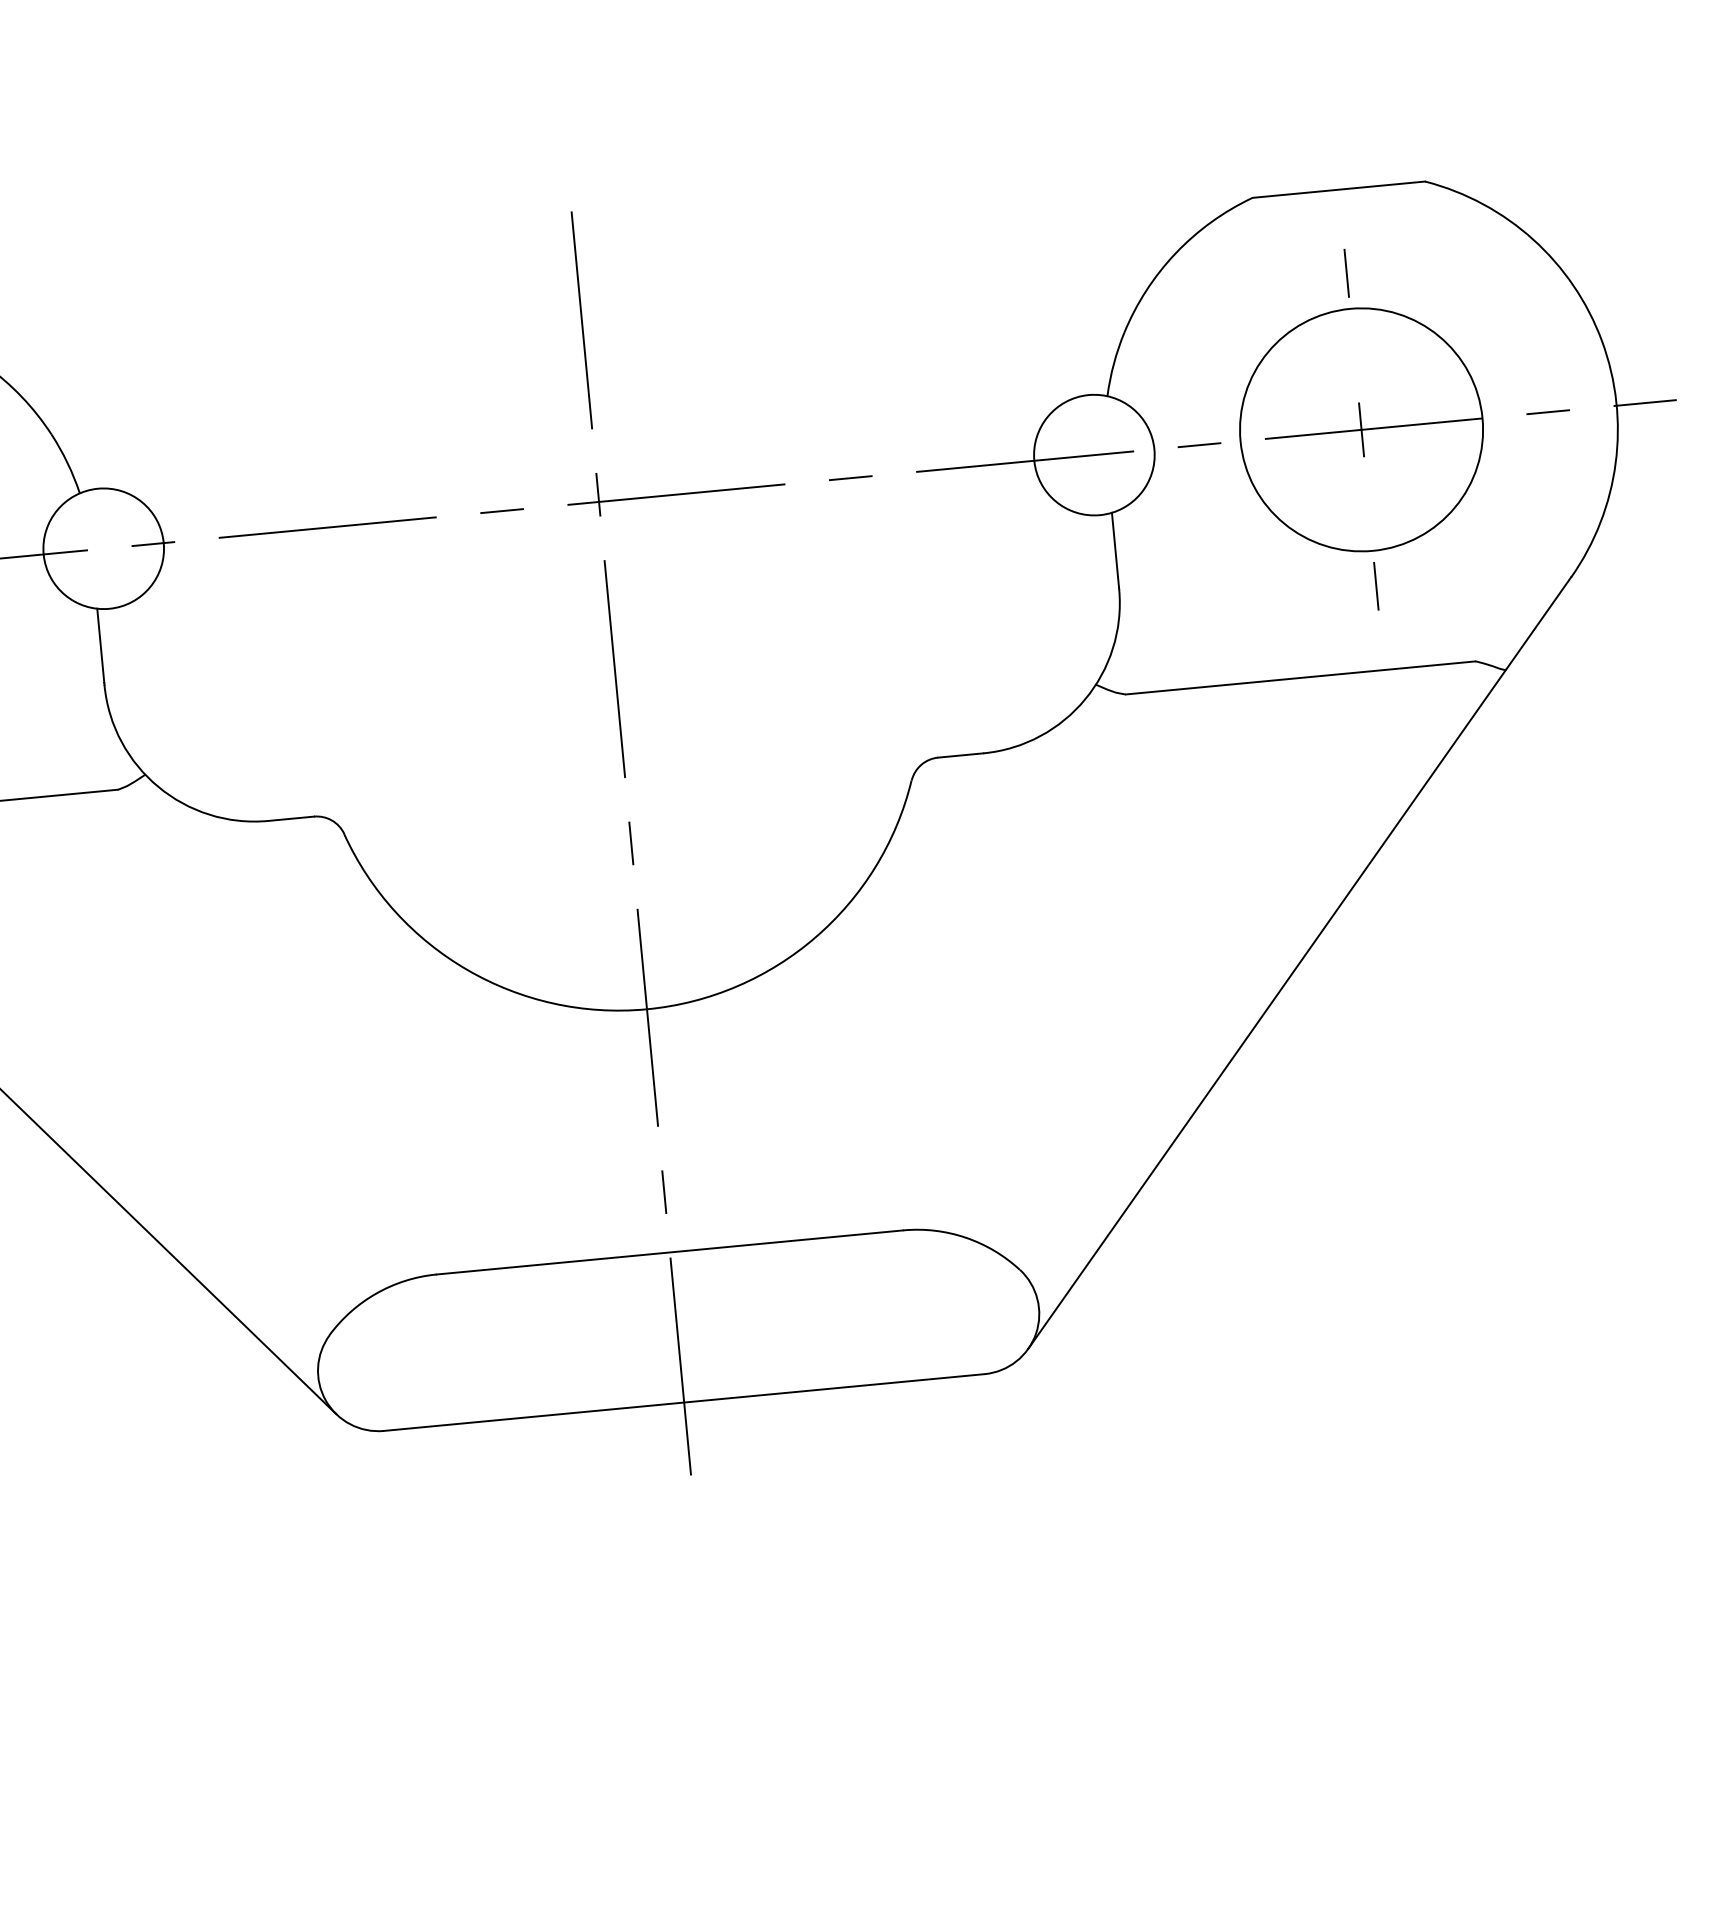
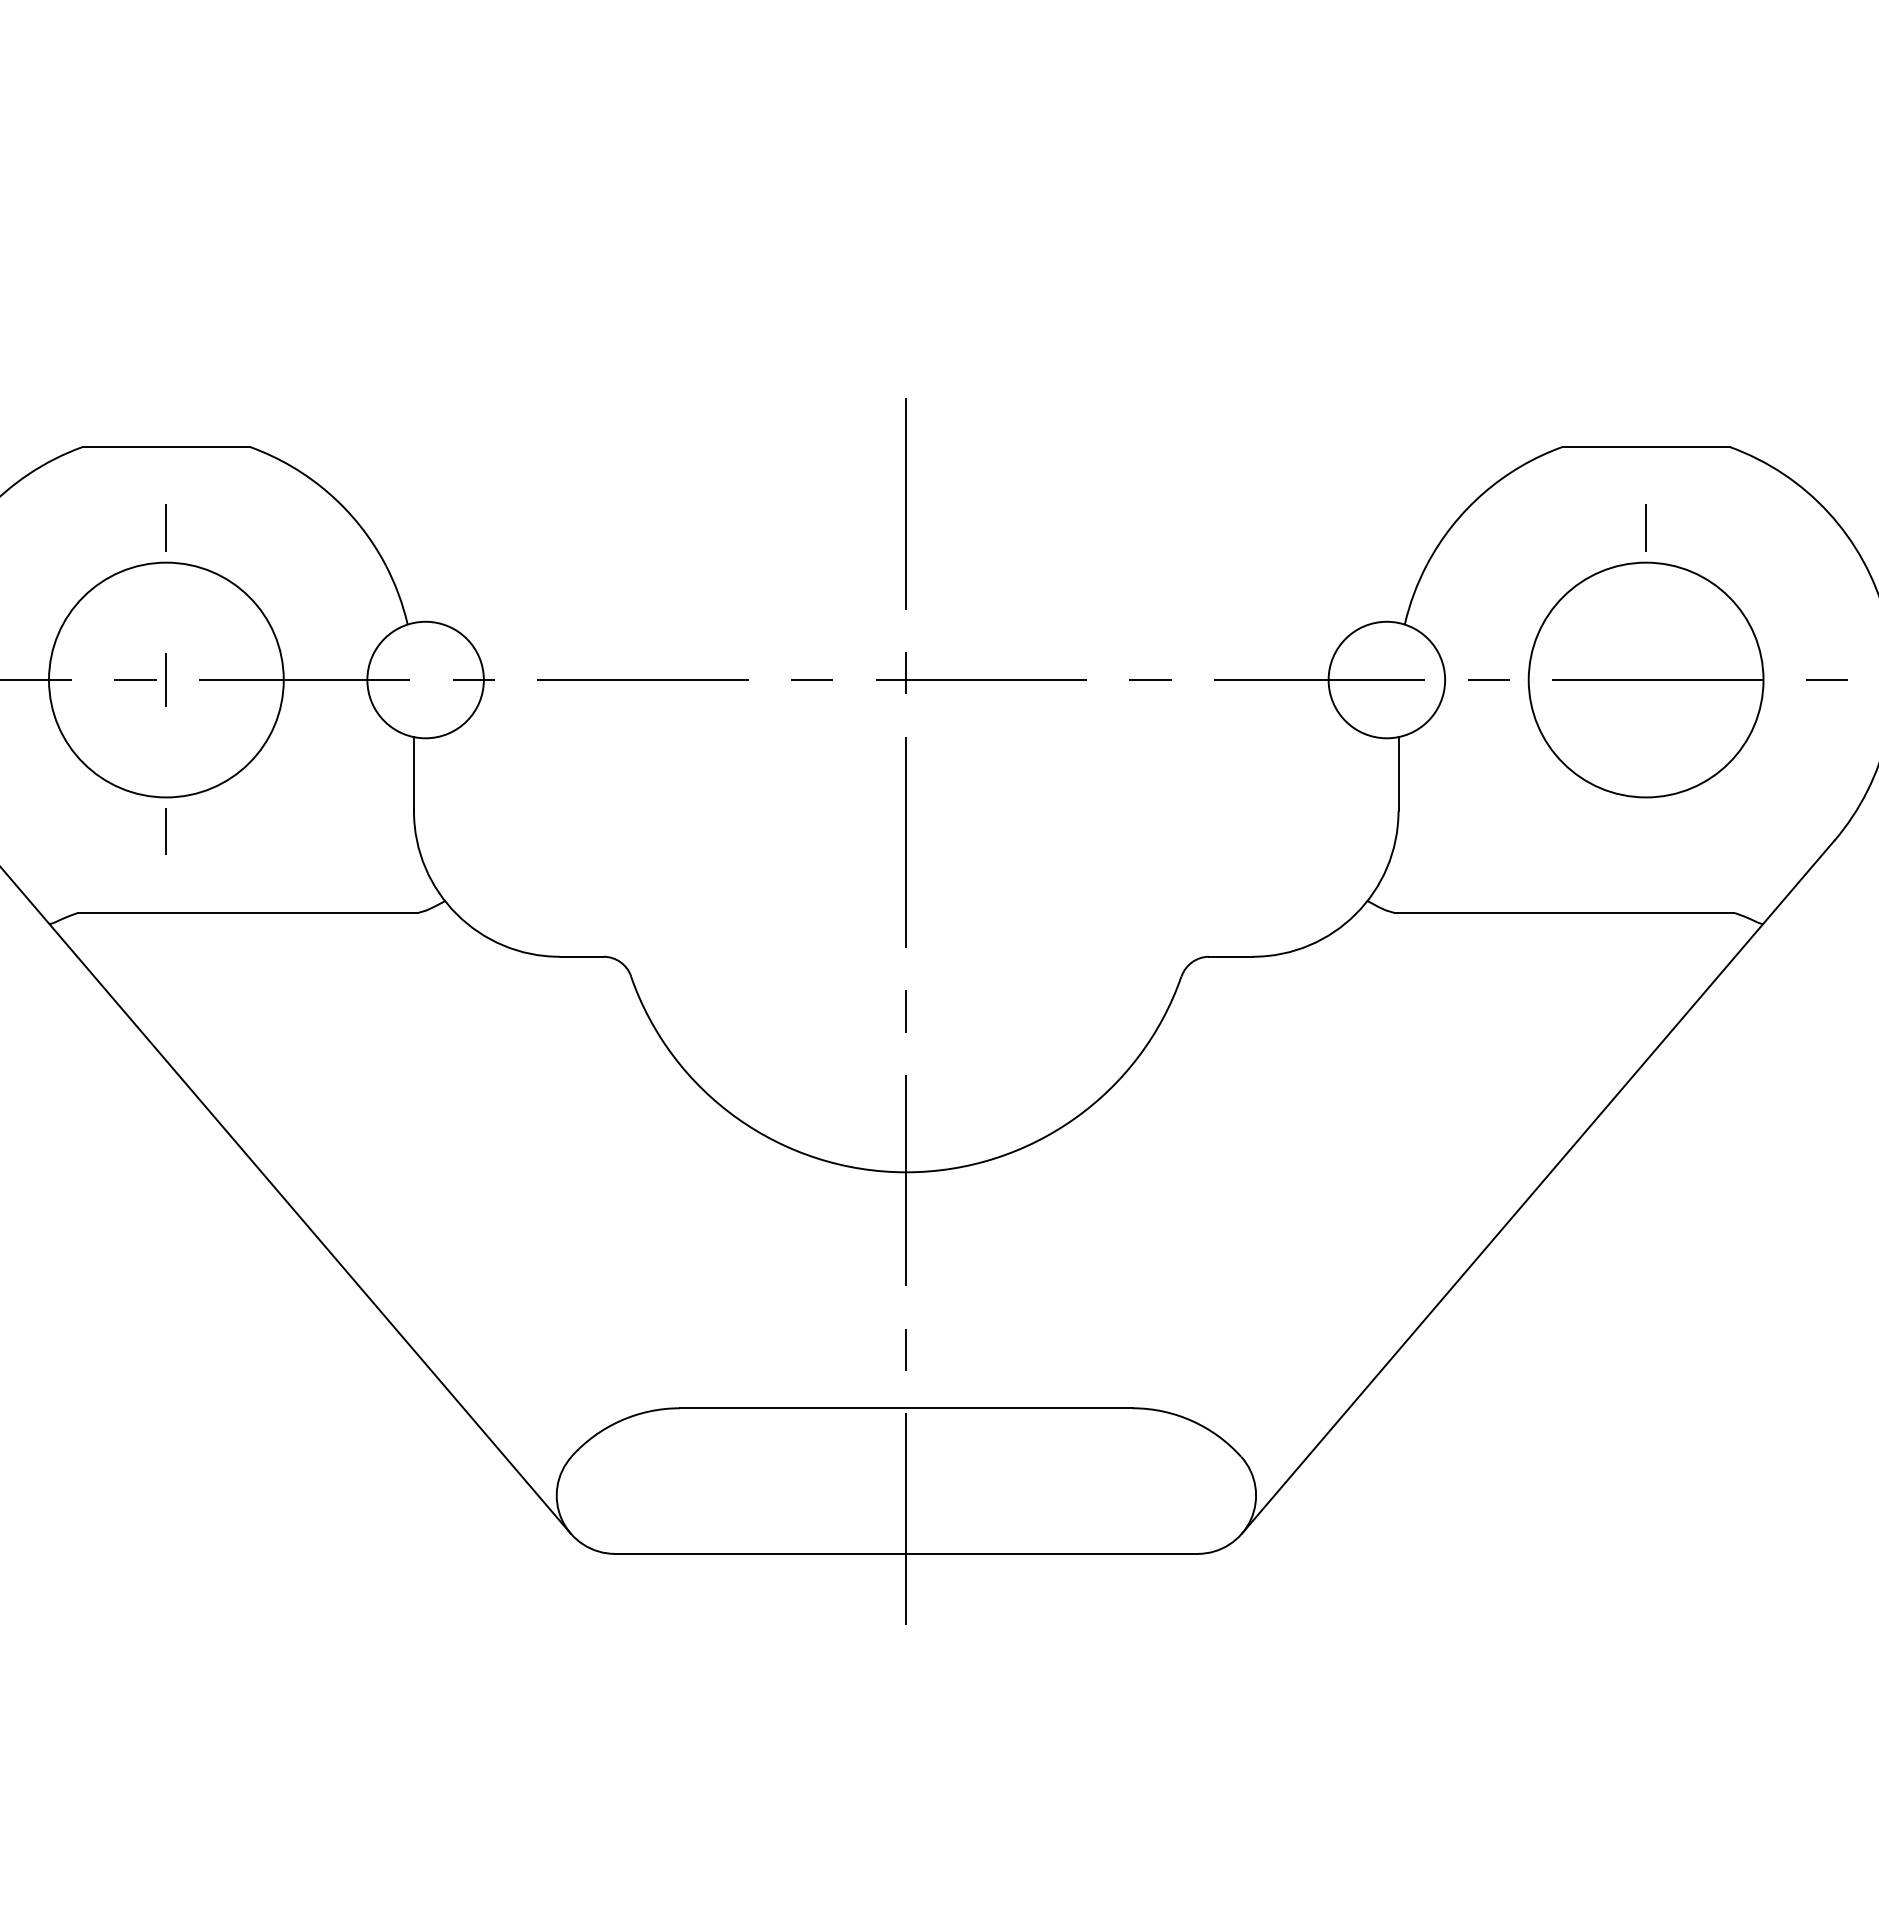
line: (1361, 429) -> (1646, 679), removed
line: (1376, 585) -> (1646, 831), removed

